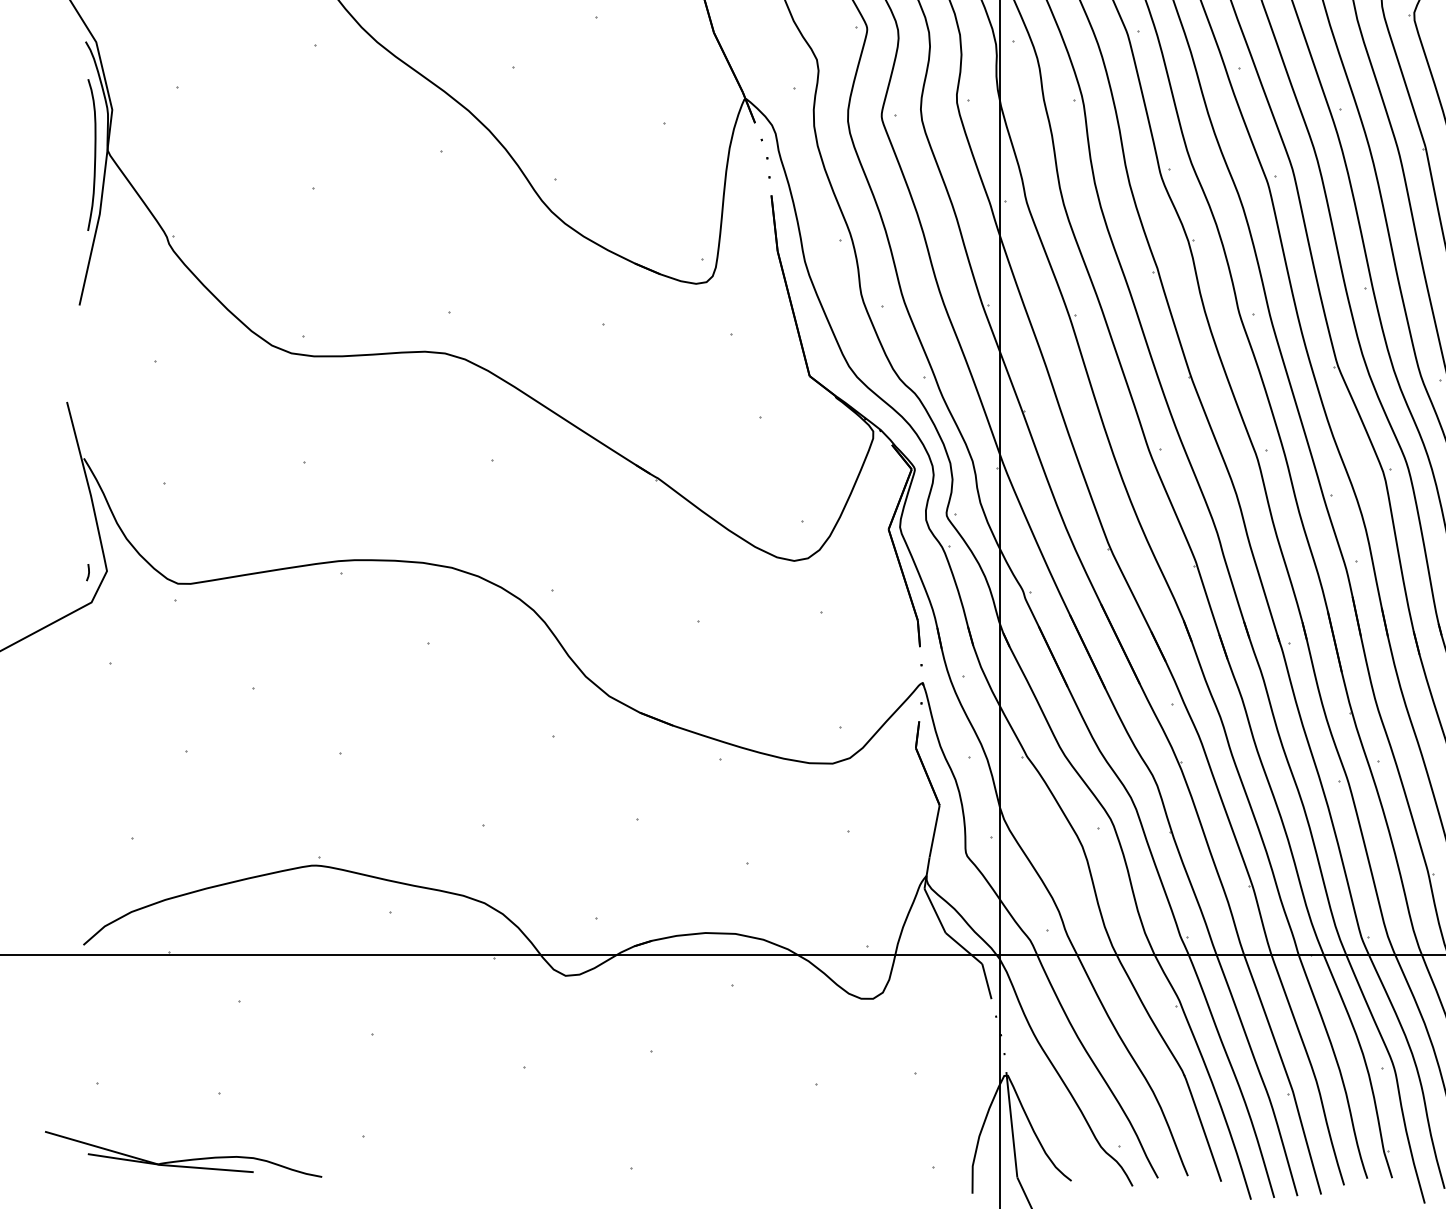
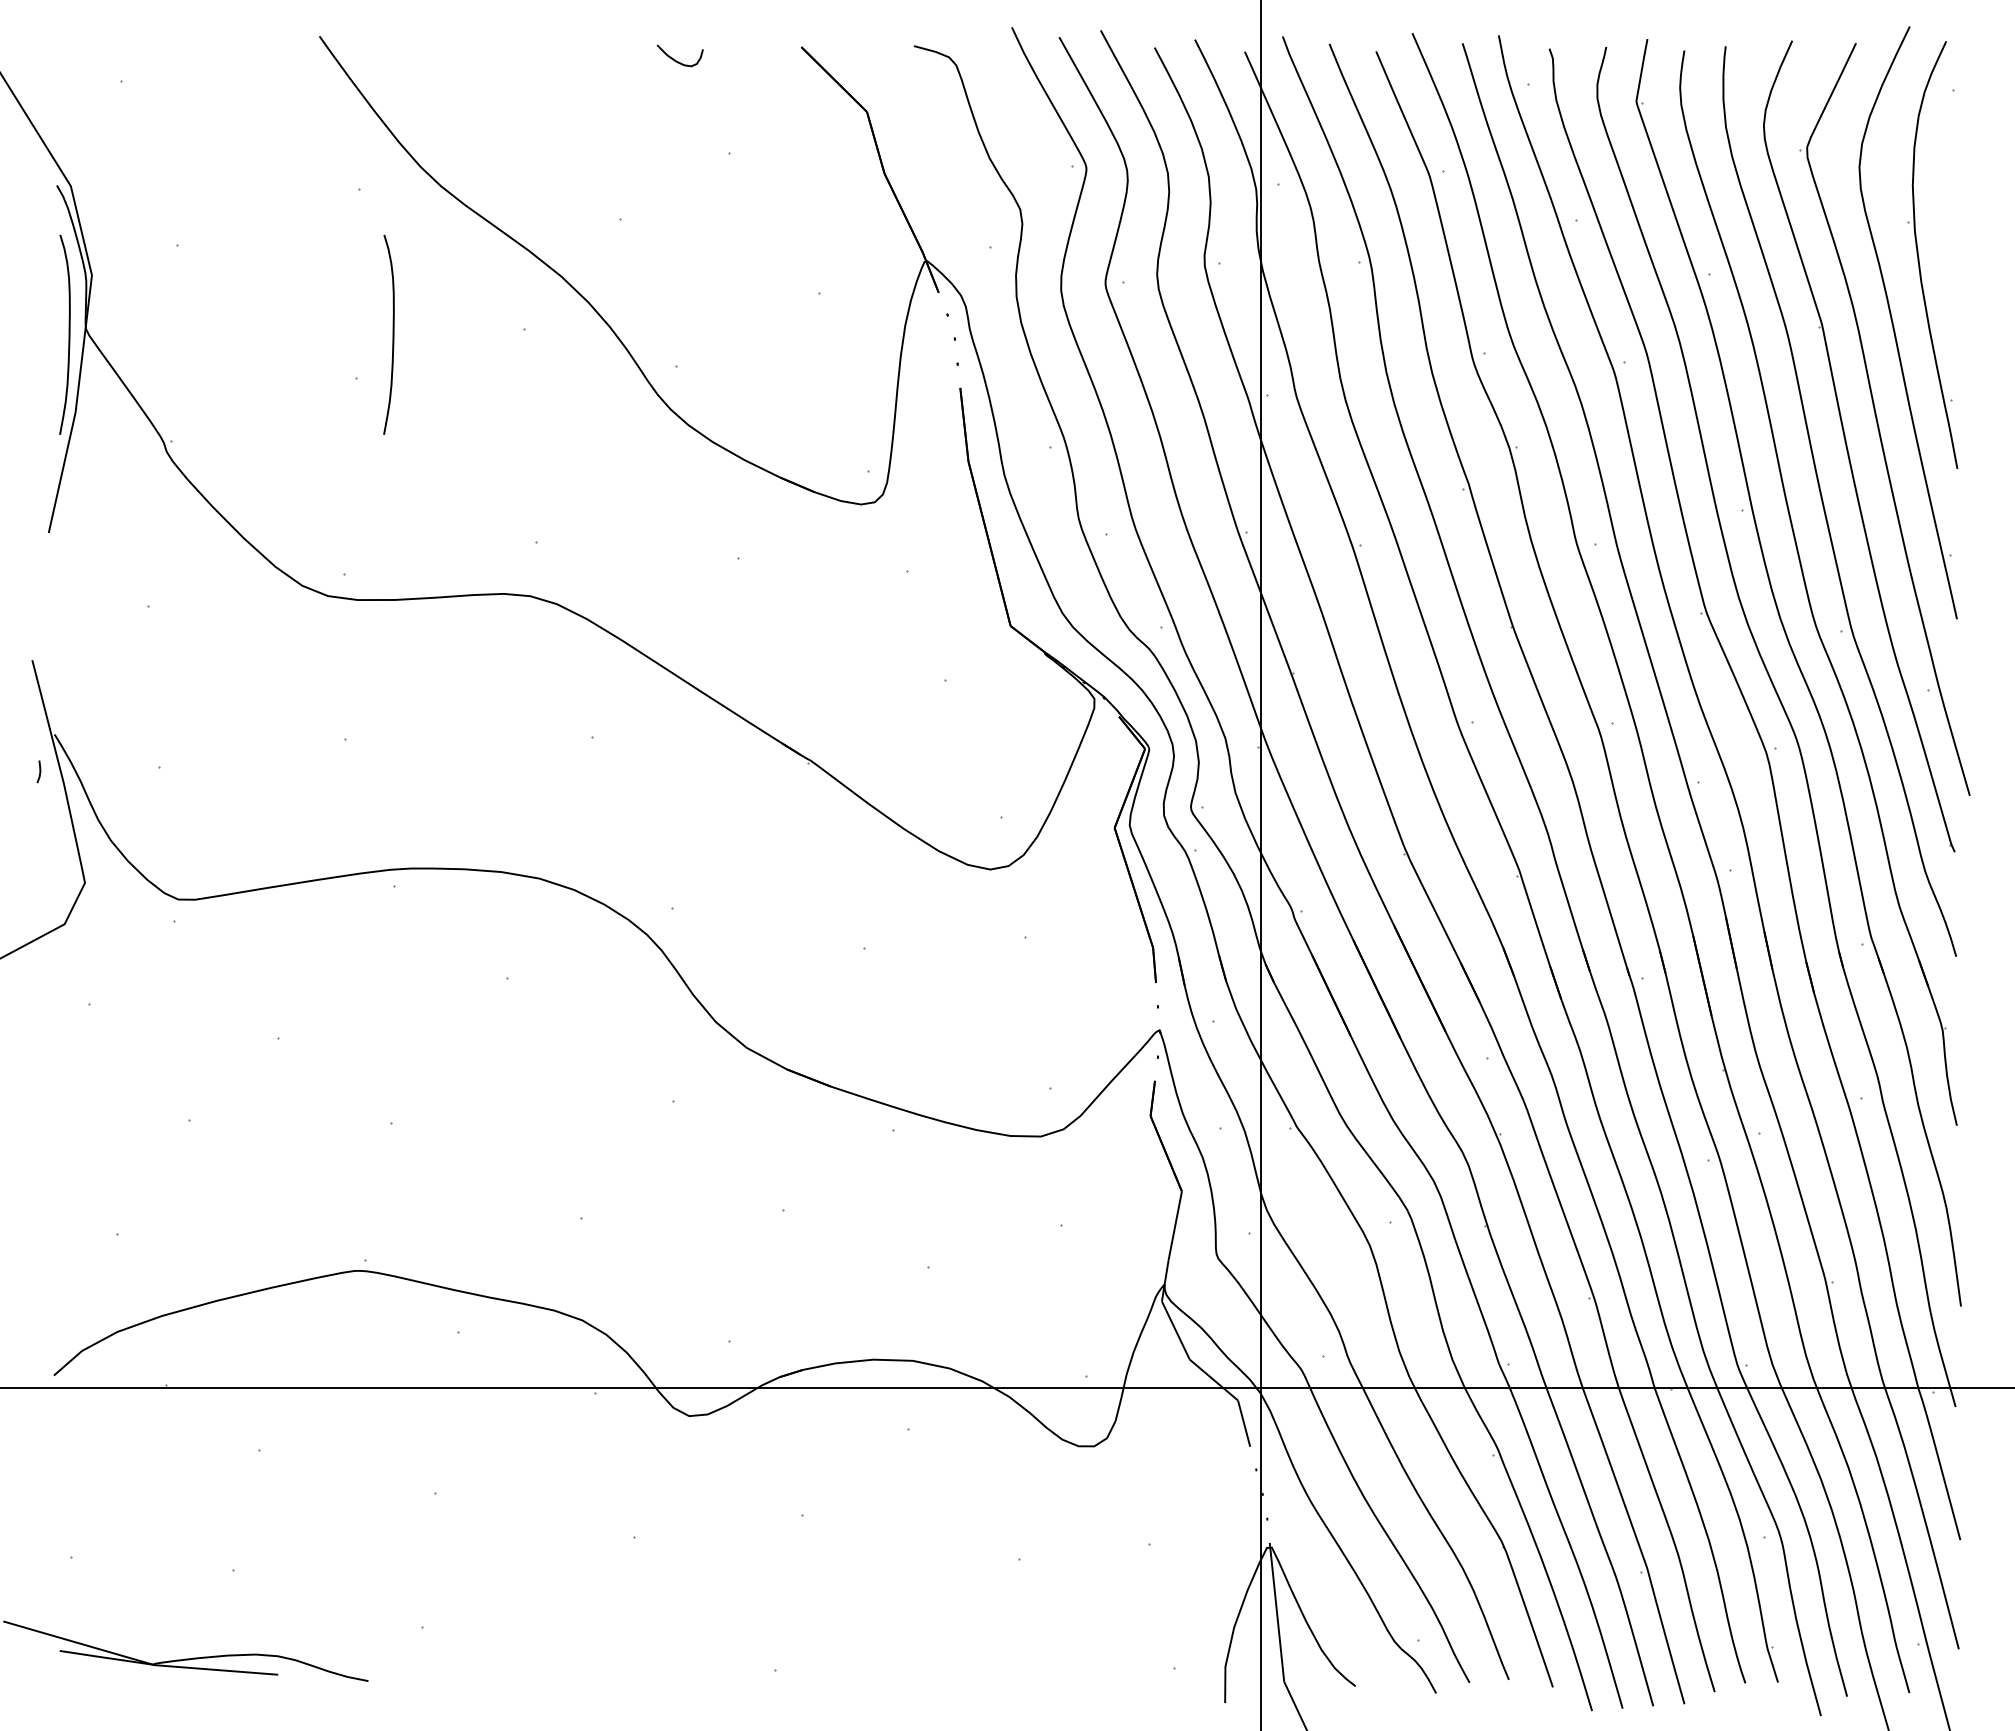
curve: (340, 154) -> (392, 334), added
line: (88, 572) -> (39, 771), moved

